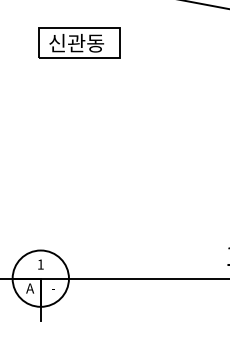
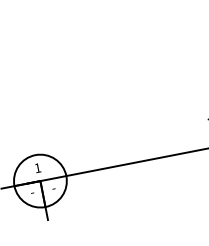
text: (30, 288) -> (32, 191), A -> -

